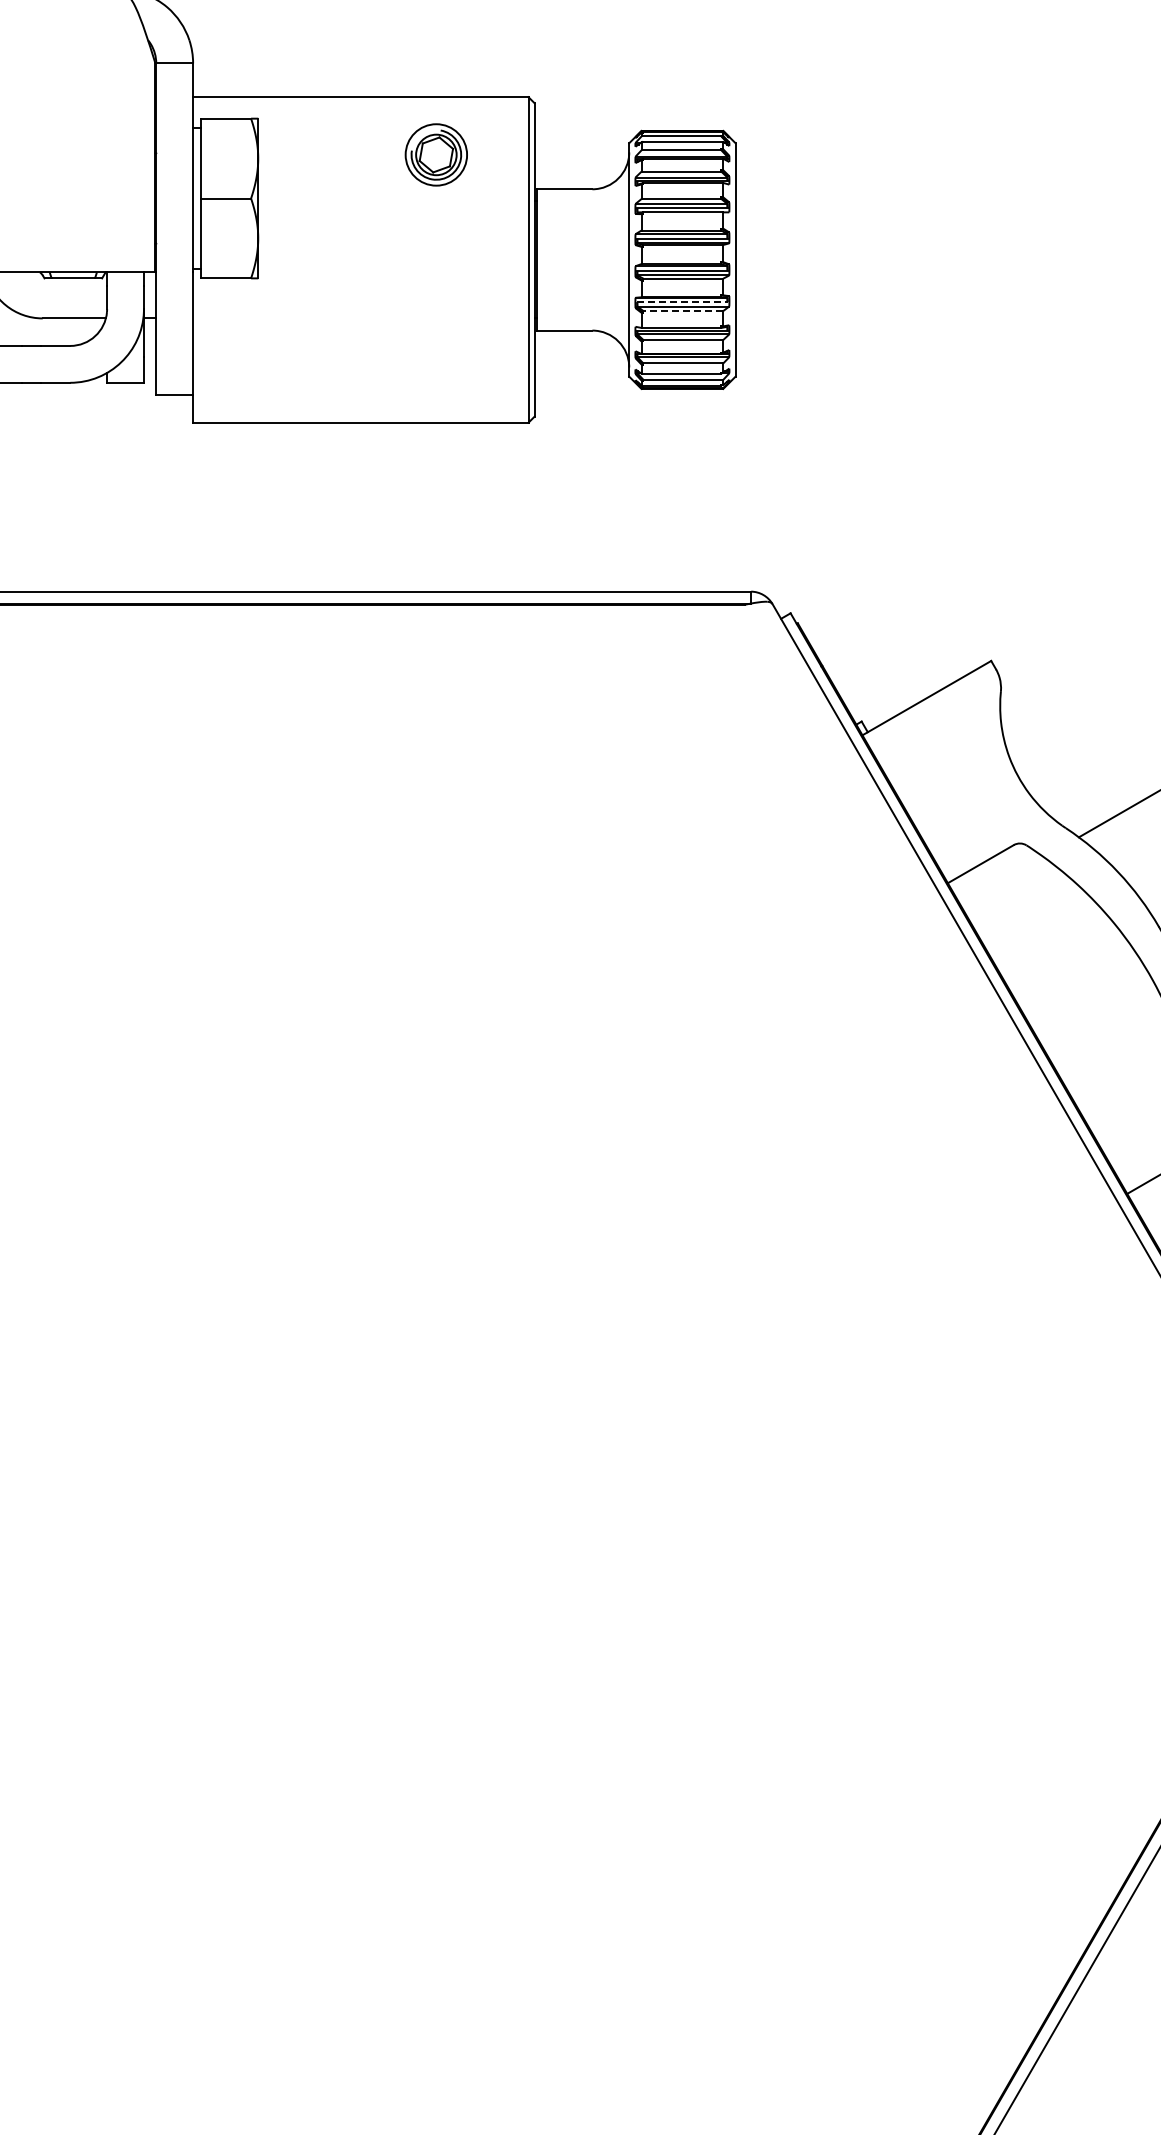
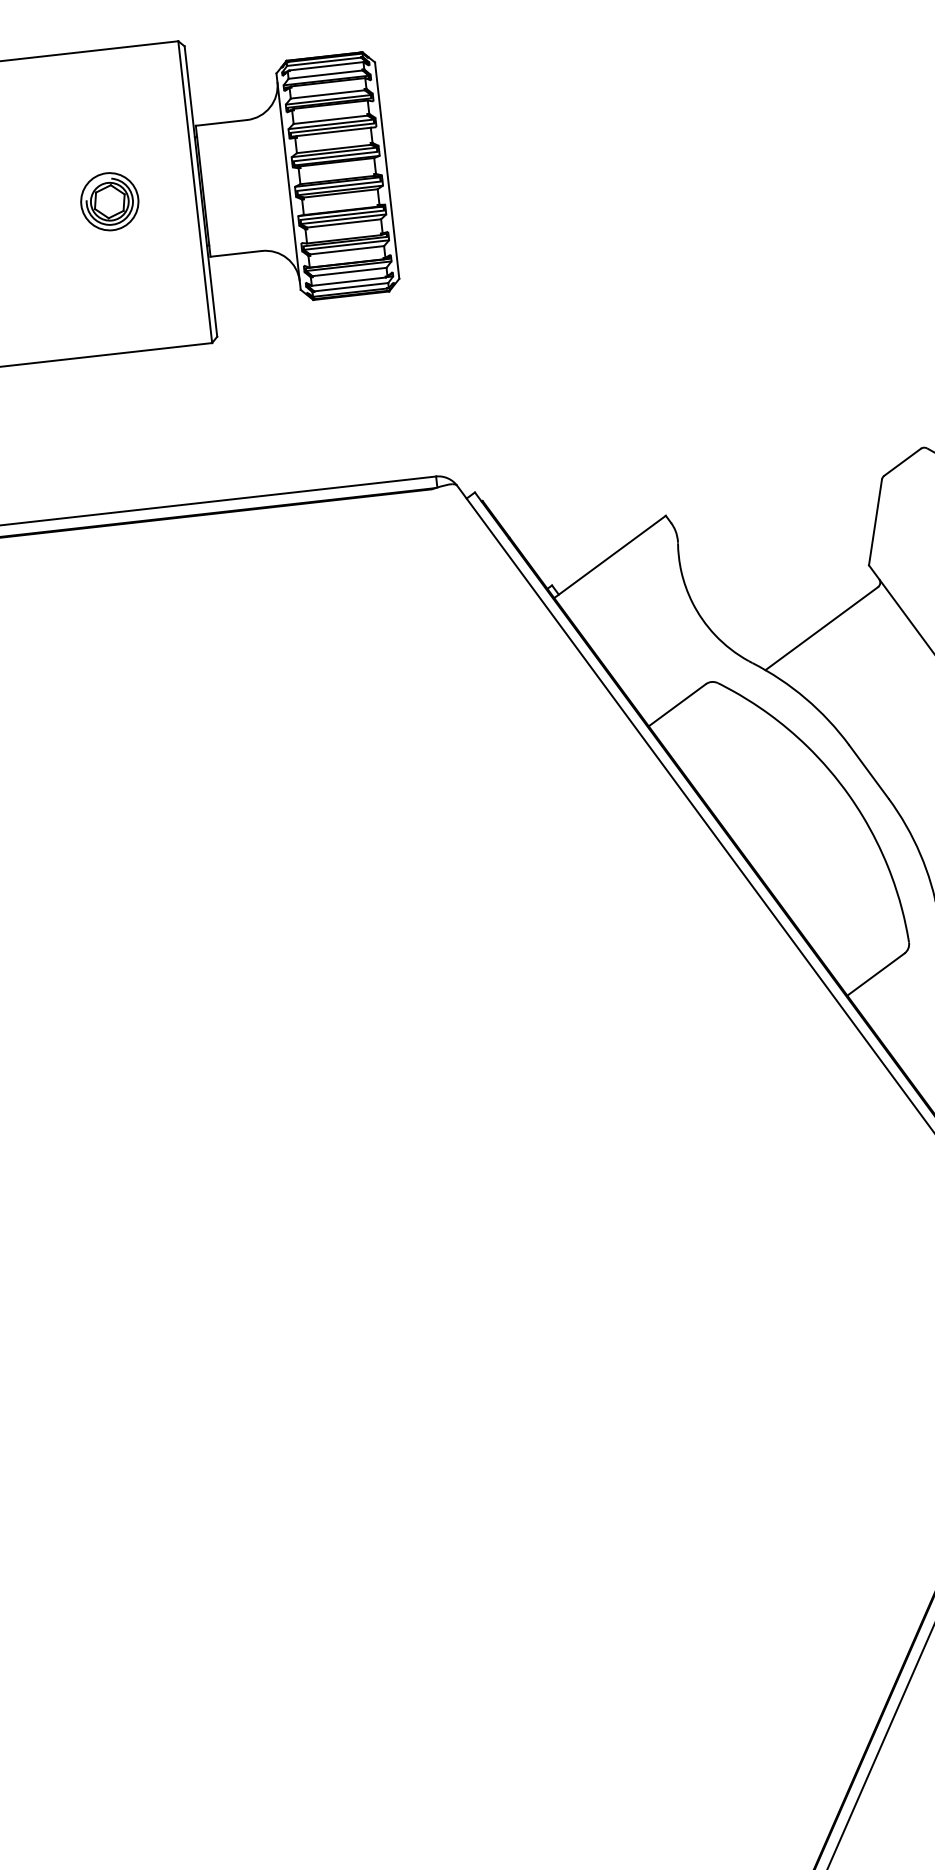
part: (435, 154) -> (108, 201), moved
line: (682, 302) -> (342, 215), dashed -> solid
line: (683, 311) -> (344, 223), dashed -> solid

